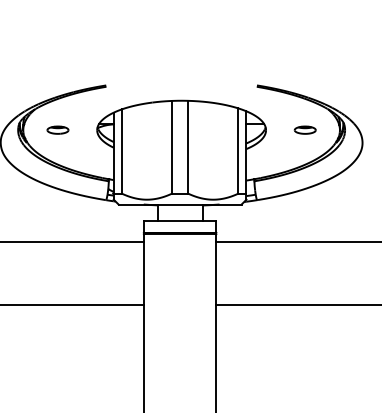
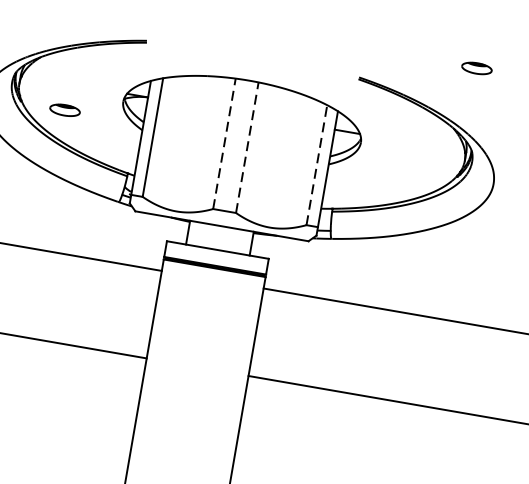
part: (57, 129) -> (64, 109), moved
part: (304, 129) -> (476, 67), moved
line: (172, 146) -> (225, 142), solid -> dashed
line: (188, 146) -> (247, 146), solid -> dashed
line: (238, 151) -> (317, 165), solid -> dashed

